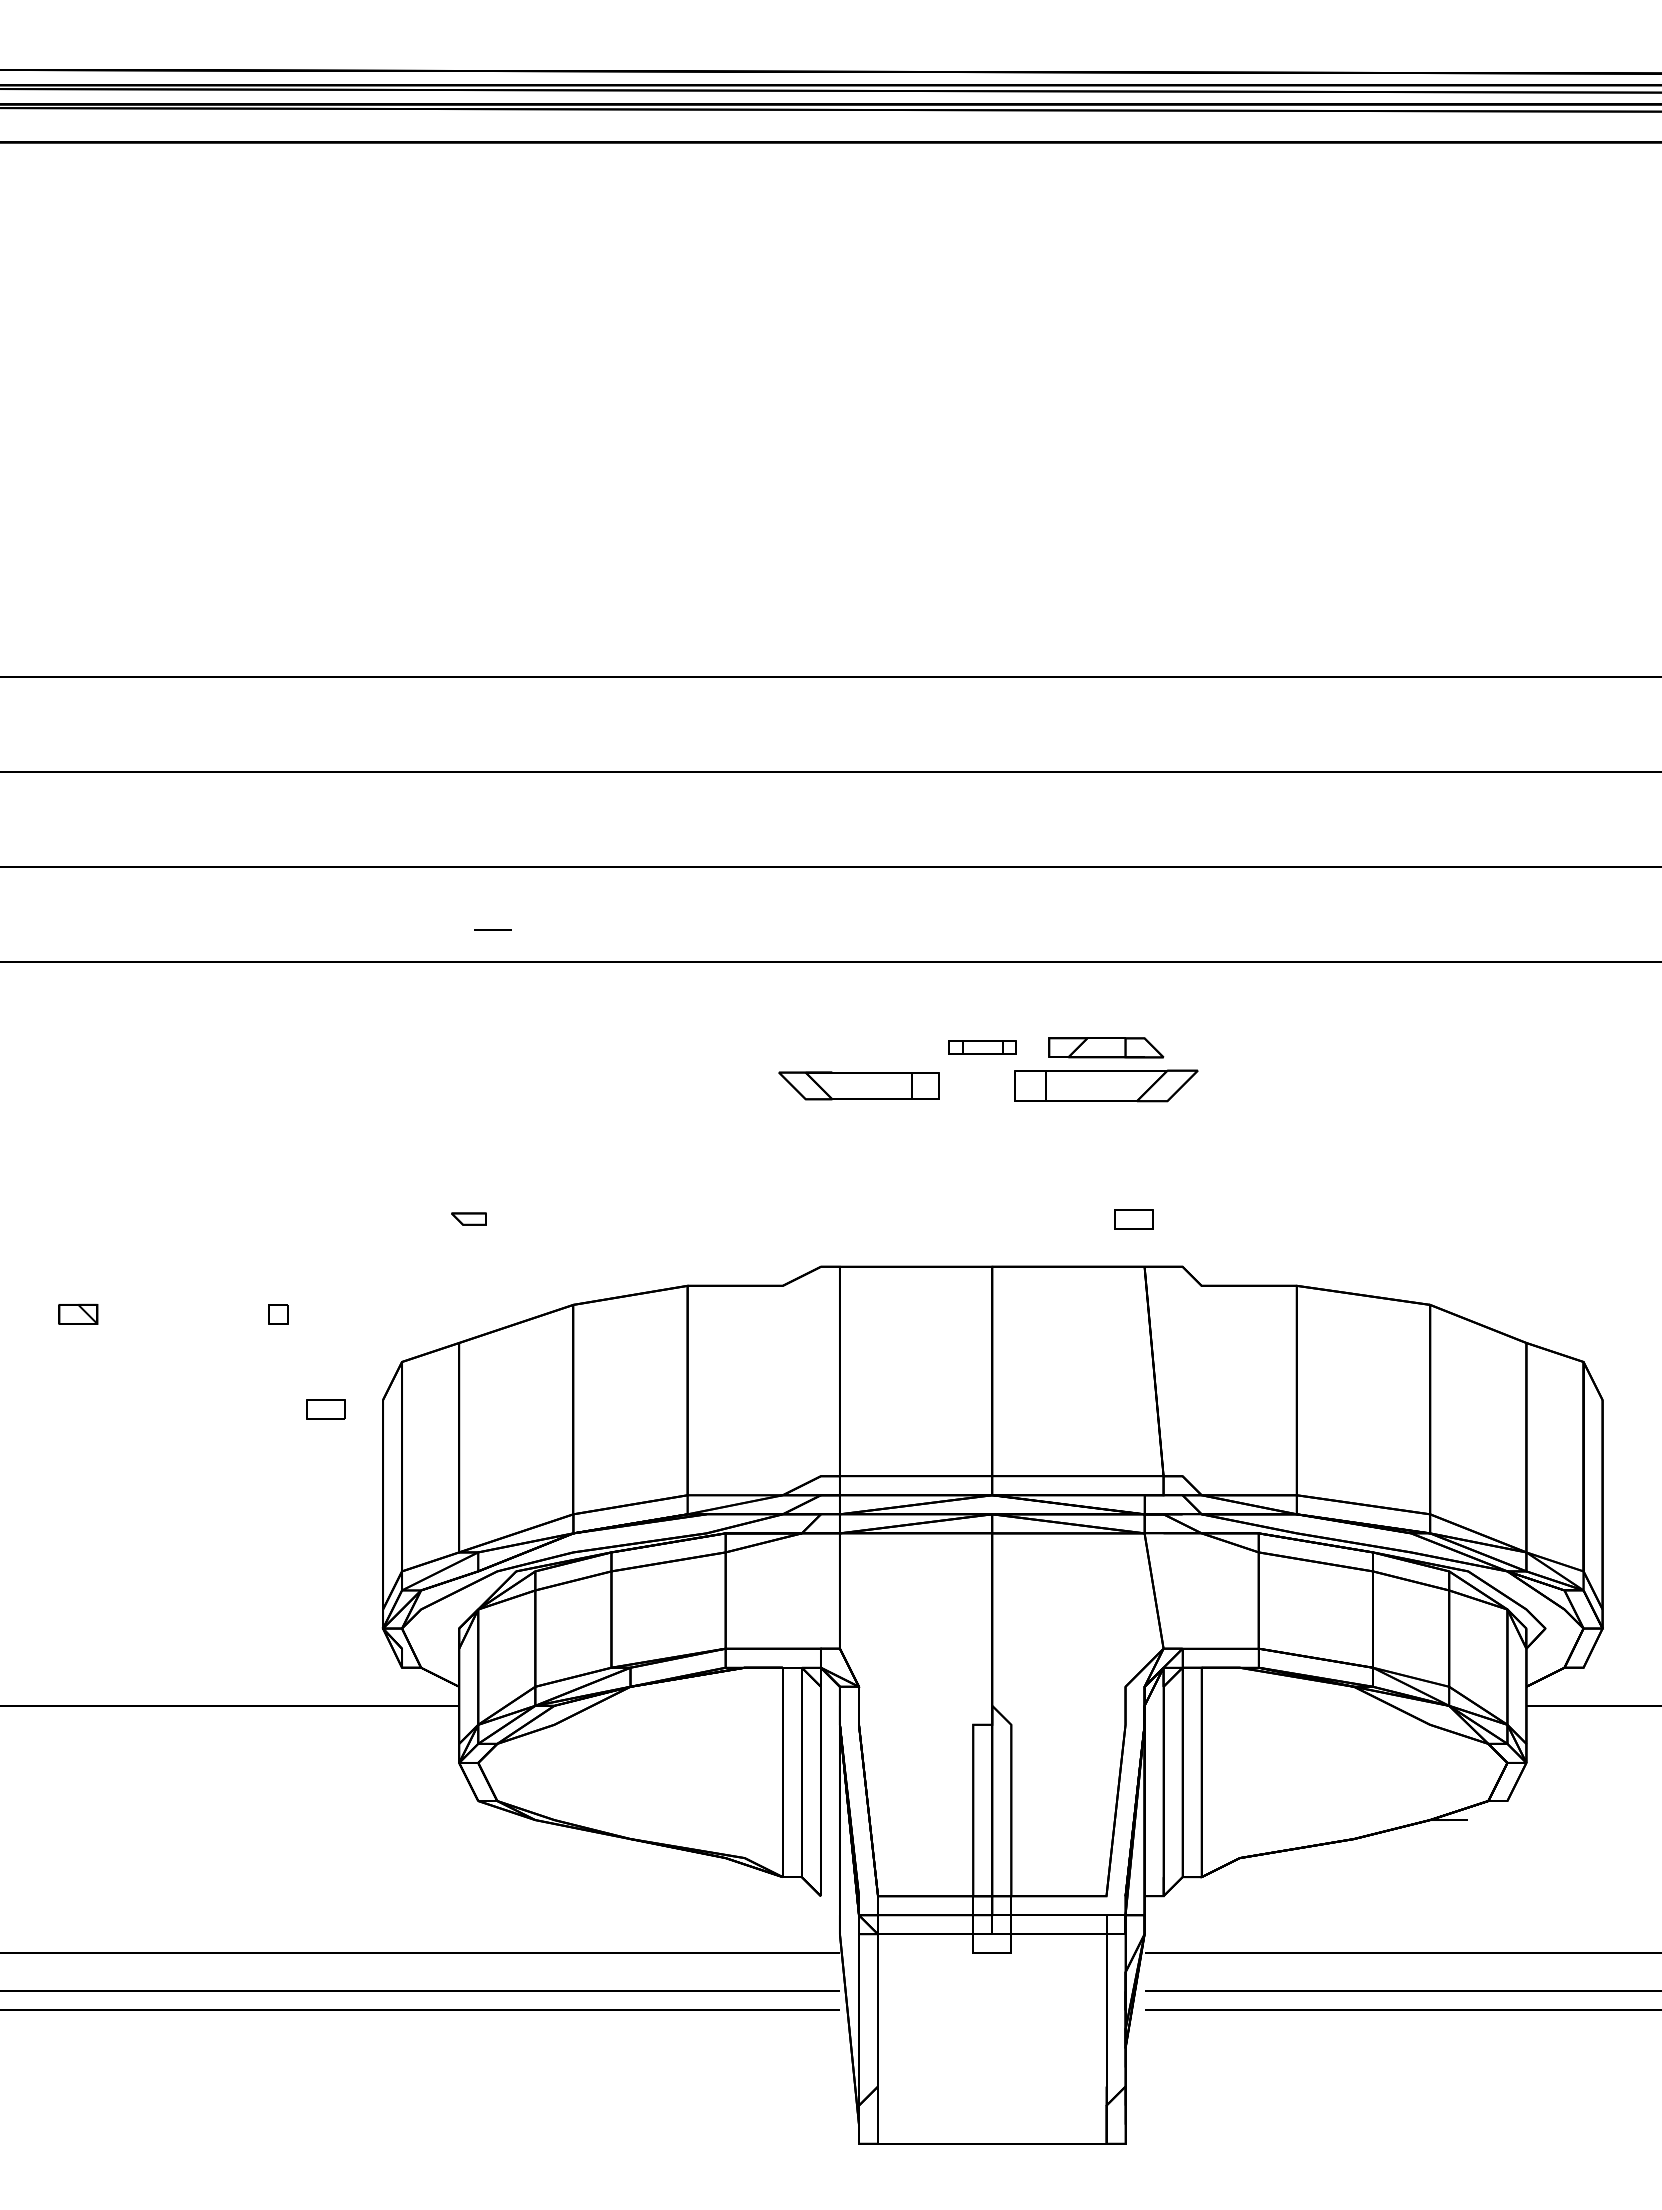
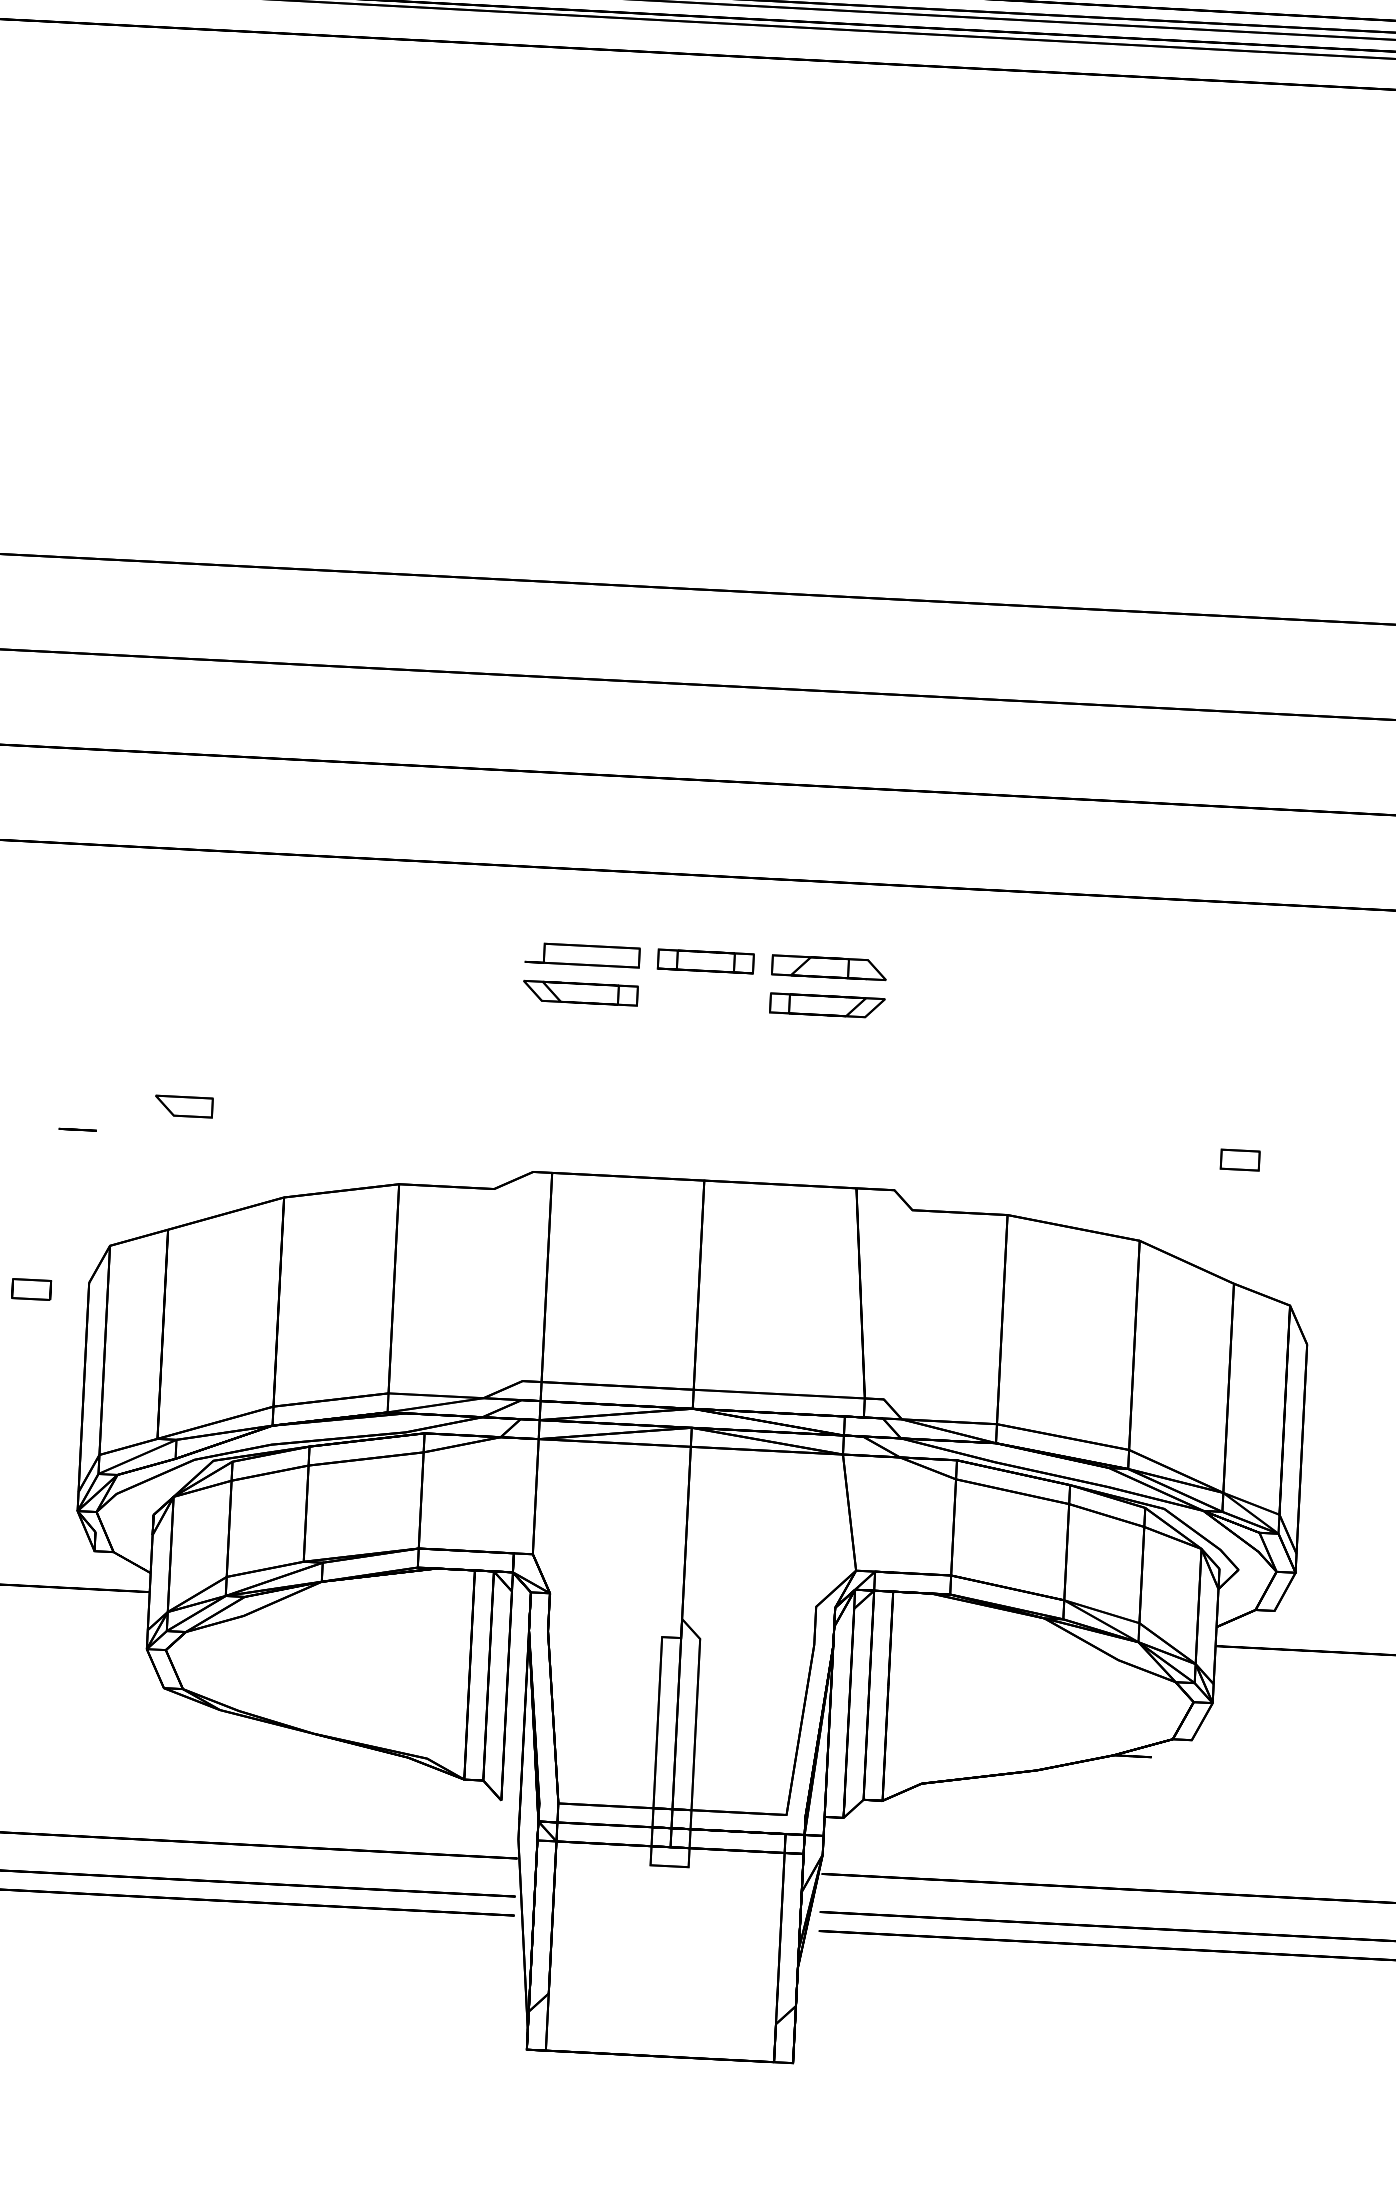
line: (492, 929) -> (77, 1129), moved
part: (859, 1047) -> (582, 954), added
part: (982, 1047) -> (705, 961), size x1.43
part: (858, 1085) -> (579, 992), size x0.71
part: (1106, 1085) -> (827, 1005), size x0.62
part: (468, 1218) -> (183, 1105), size x1.67
part: (1133, 1219) -> (1239, 1160), moved

